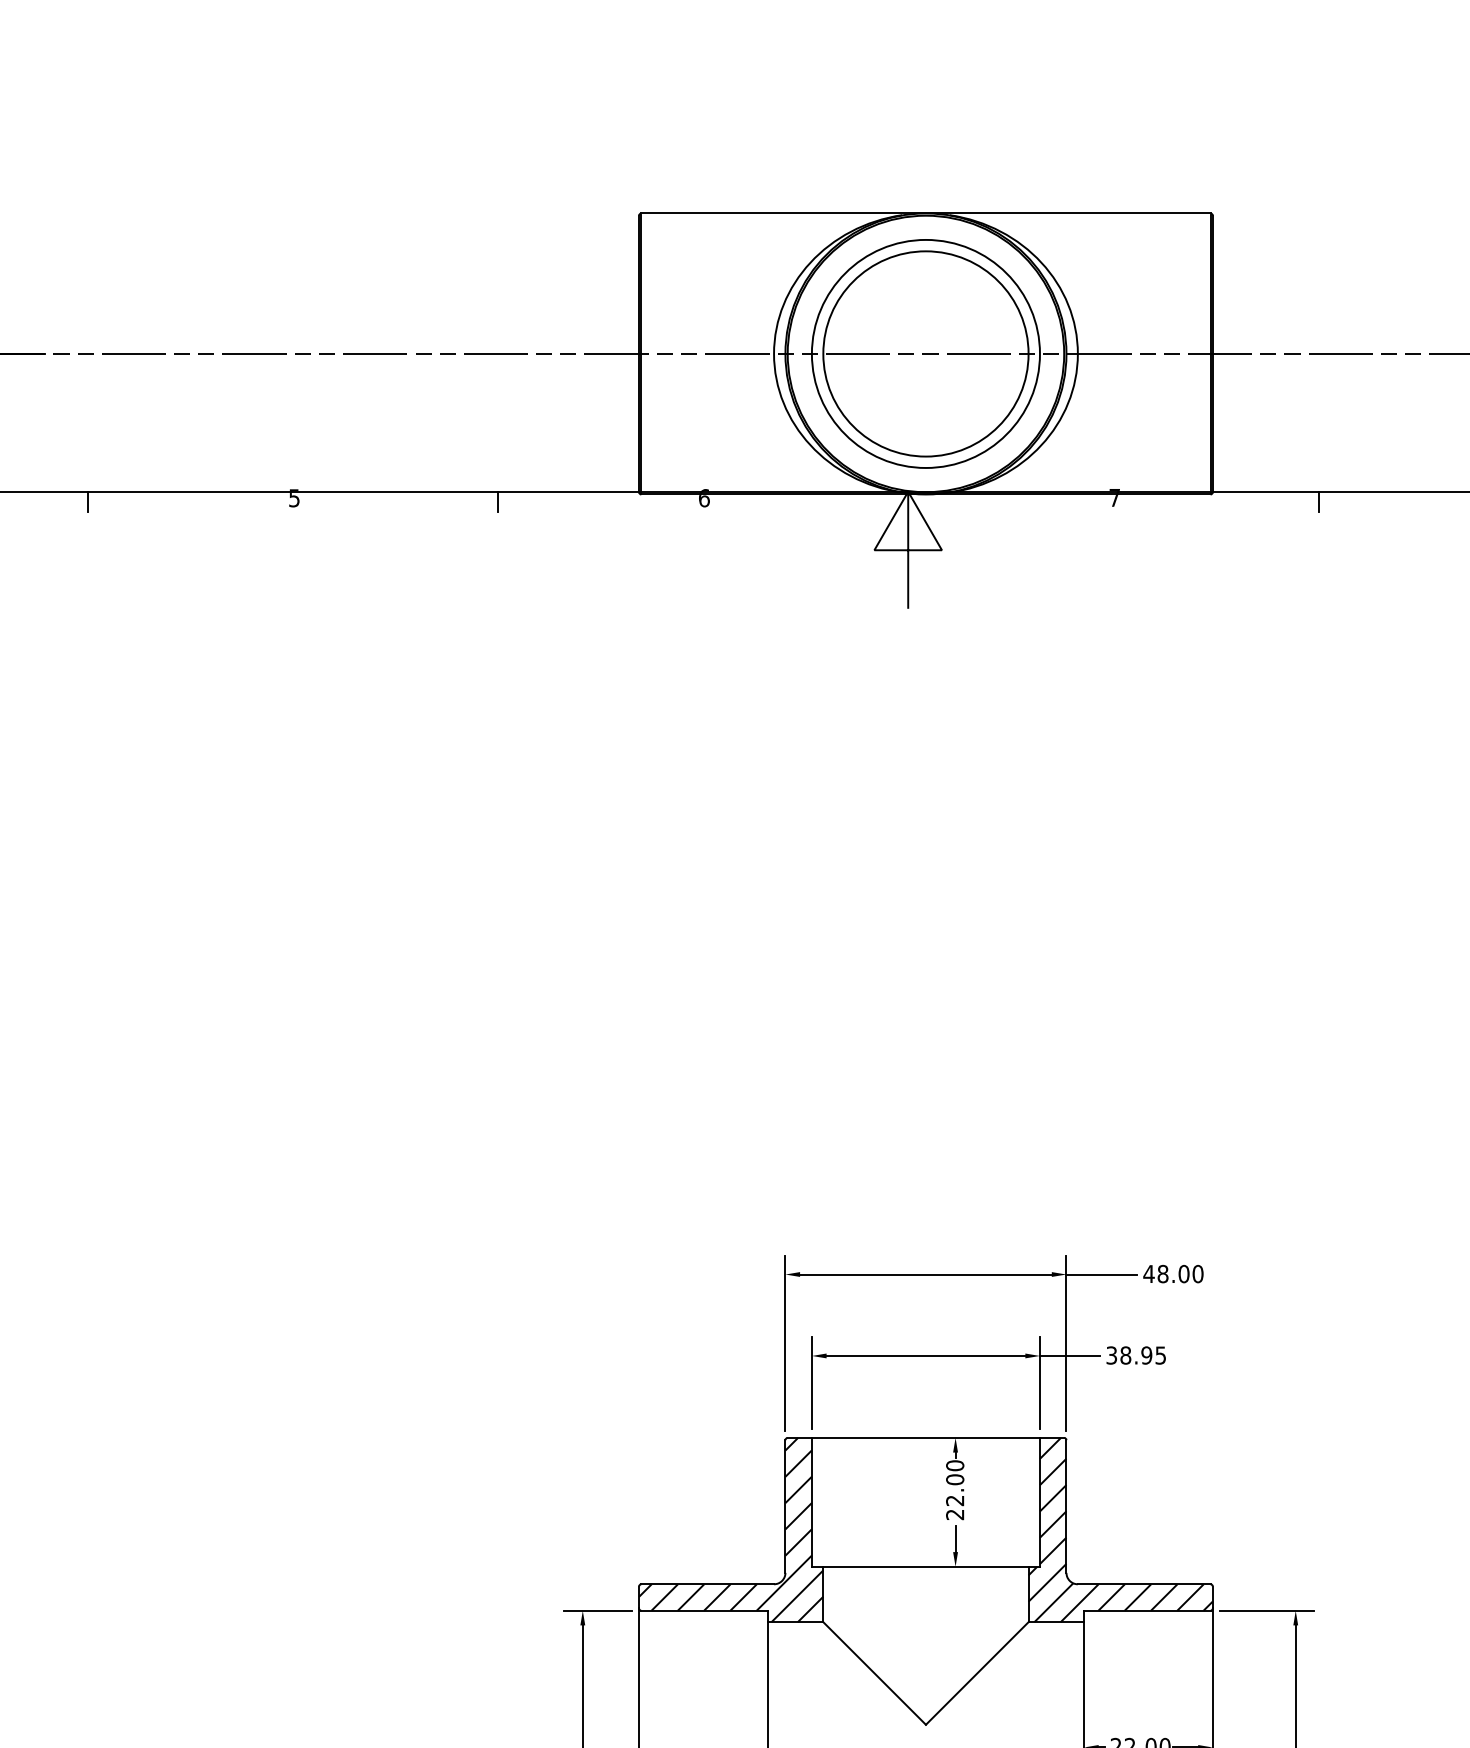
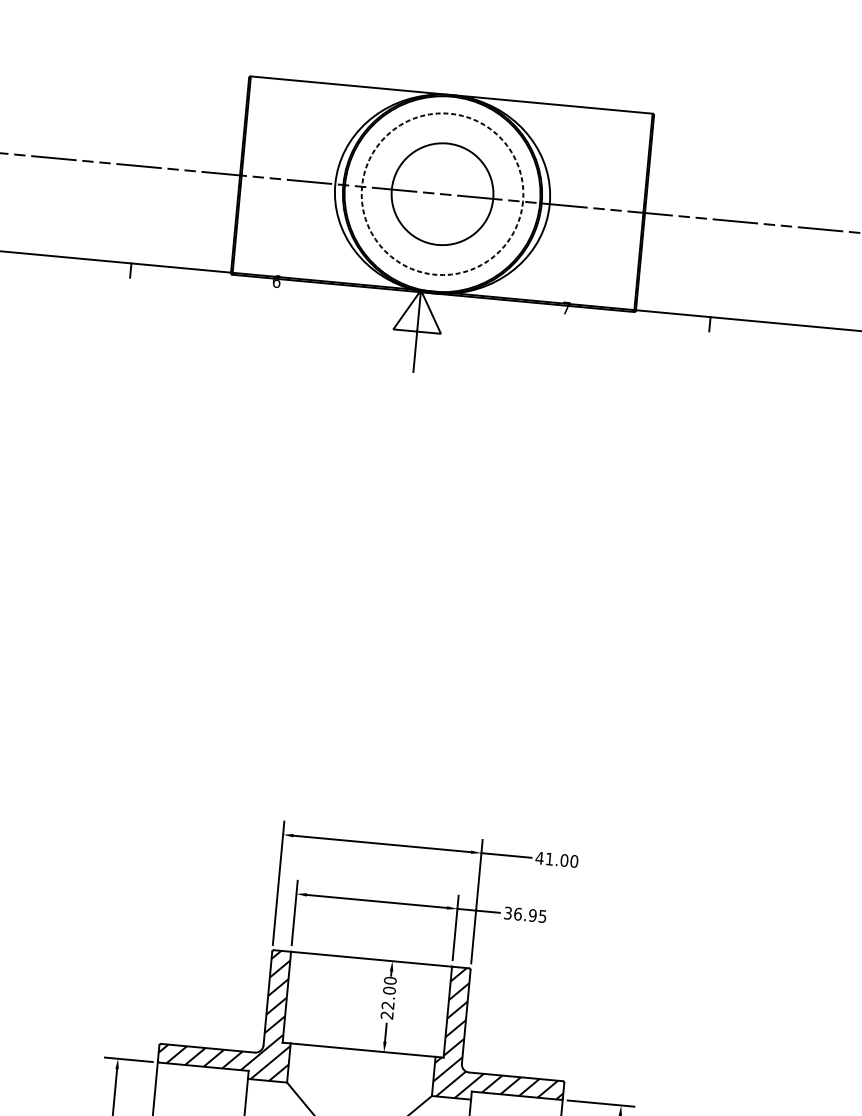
circle: (925, 353) -> (442, 193), size x0.7
circle: (925, 353) -> (442, 193), solid -> dashed
text: (1162, 1273) -> (549, 858), 48.00 -> 41.00
text: (1125, 1355) -> (517, 914), 38.95 -> 36.95

